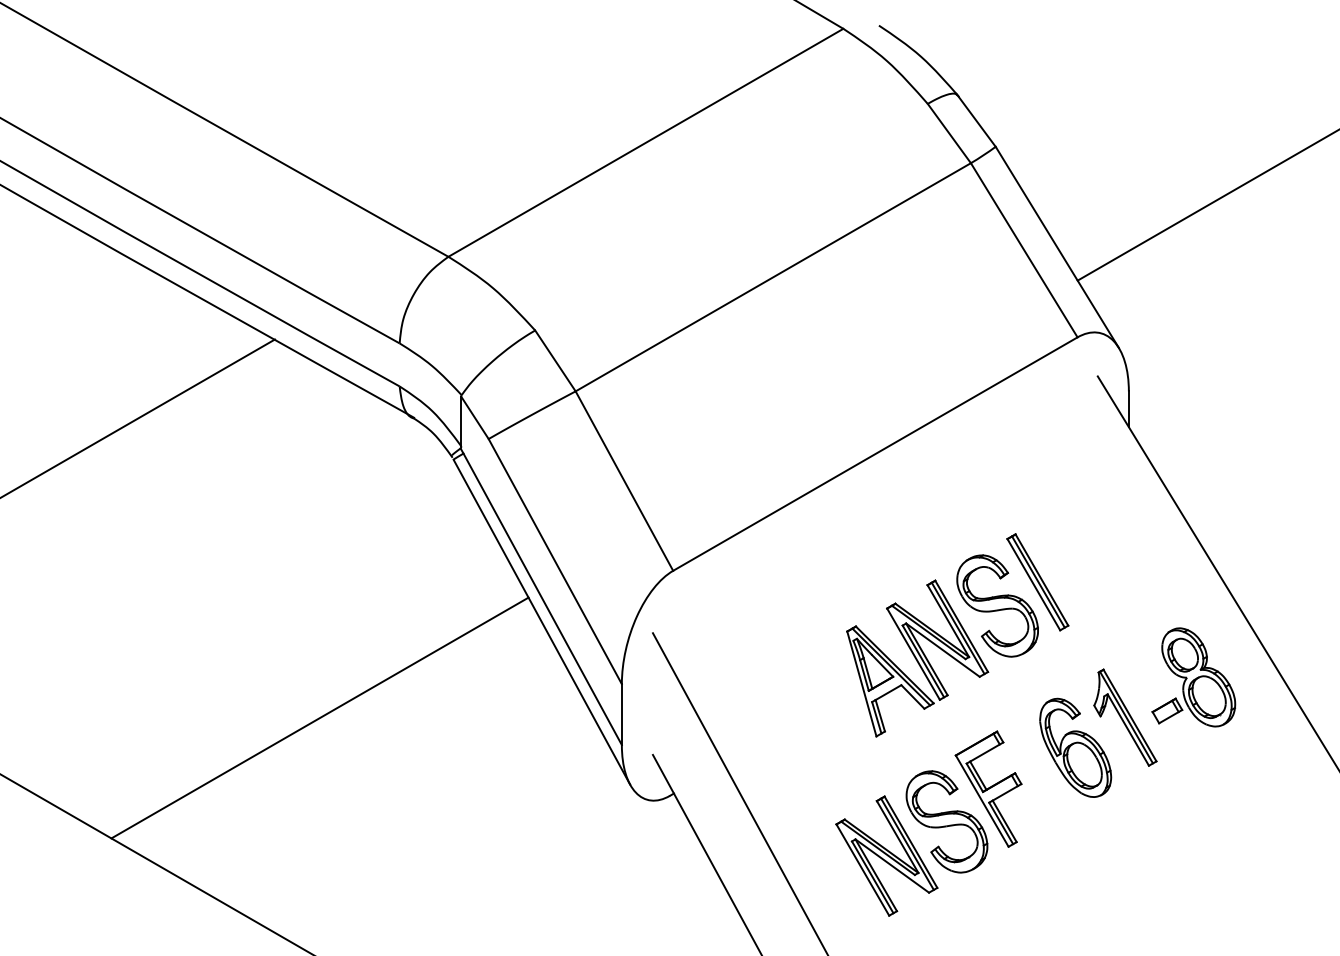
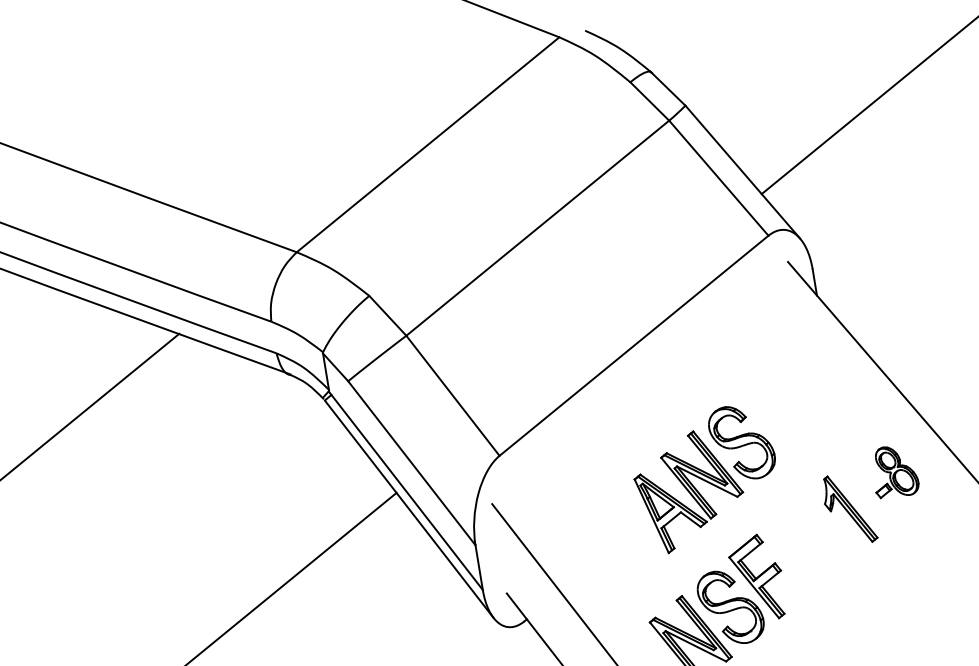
part: (1037, 582) -> (768, 420), removed
part: (1193, 677) -> (894, 471), size x0.7
part: (1075, 747) -> (816, 537), removed

